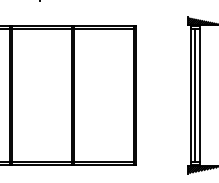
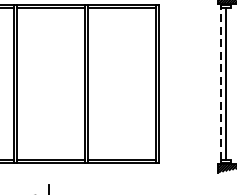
line: (190, 93) -> (220, 81), solid -> dashed
line: (199, 95) -> (230, 83), removed

